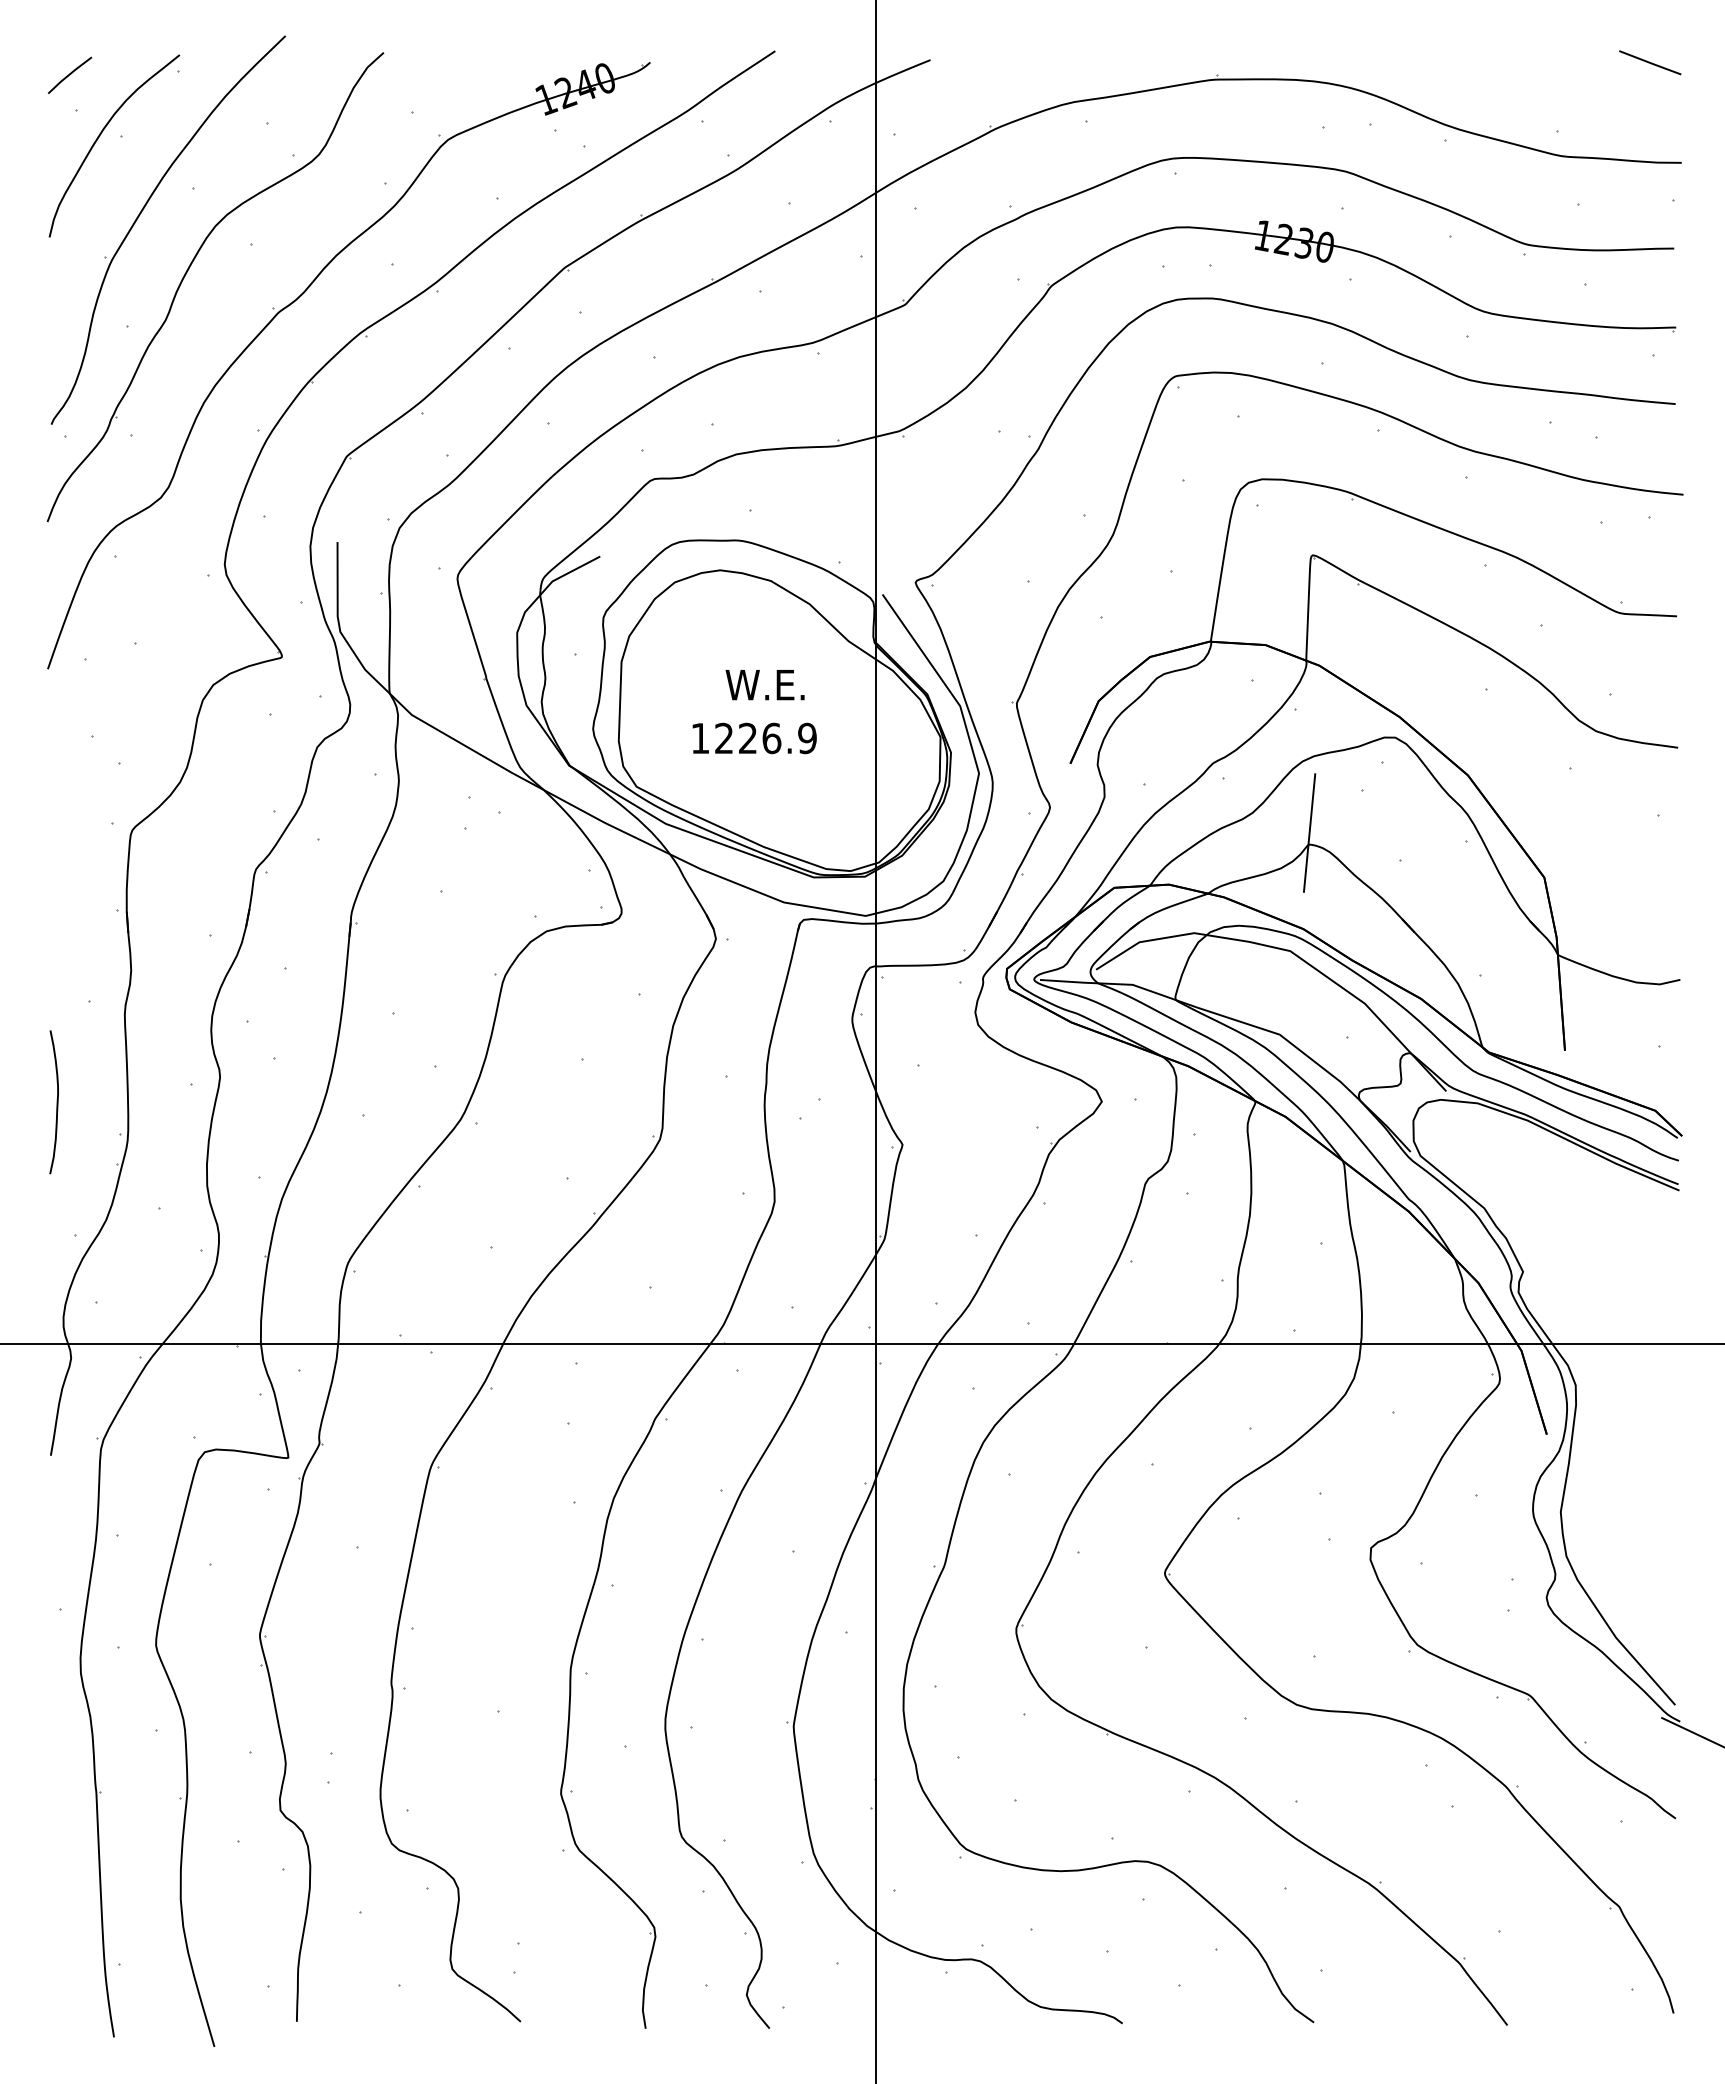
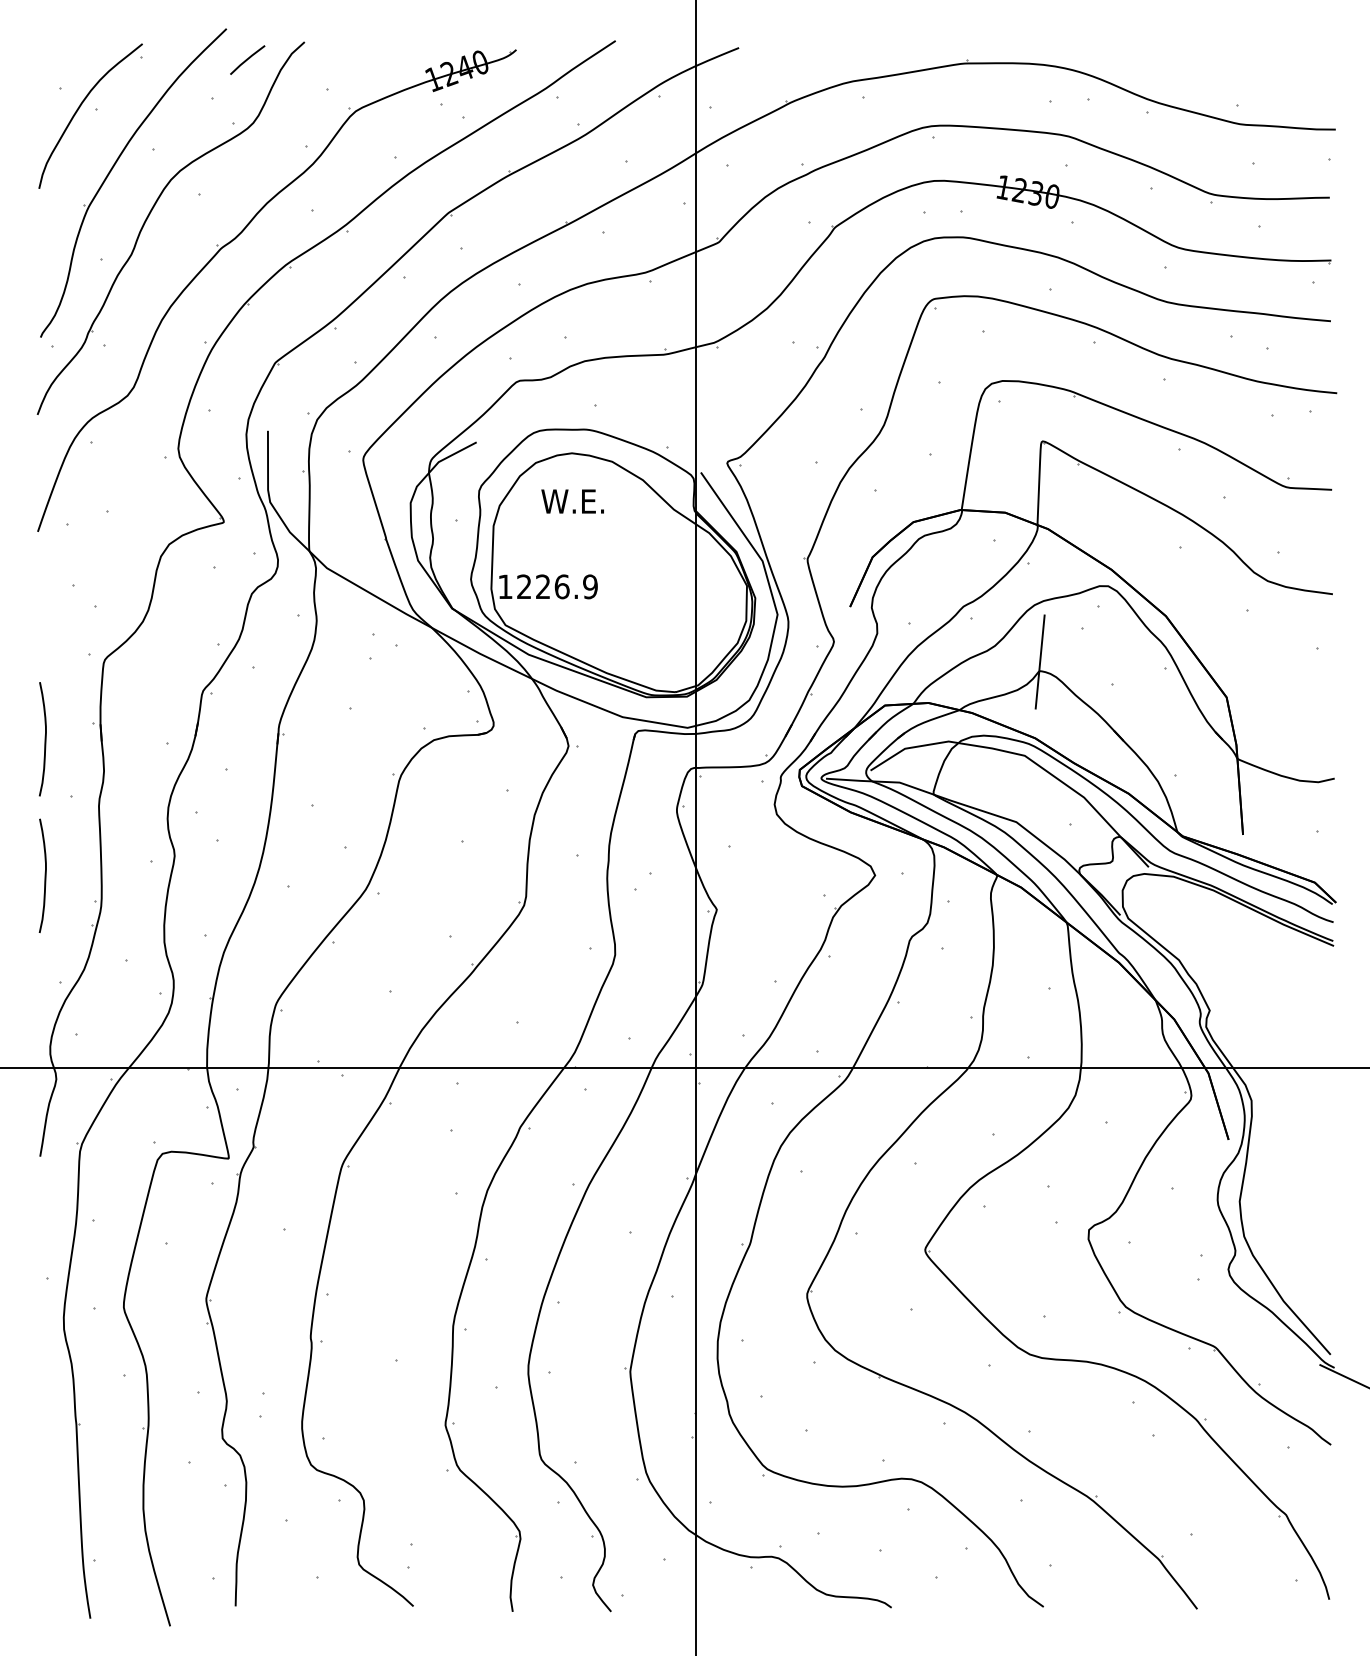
line: (1650, 62) -> (1310, 49), removed
line: (70, 74) -> (248, 59), moved
text: (764, 685) -> (572, 501), moved
text: (754, 738) -> (548, 586), moved
curve: (56, 930) -> (44, 739), added

